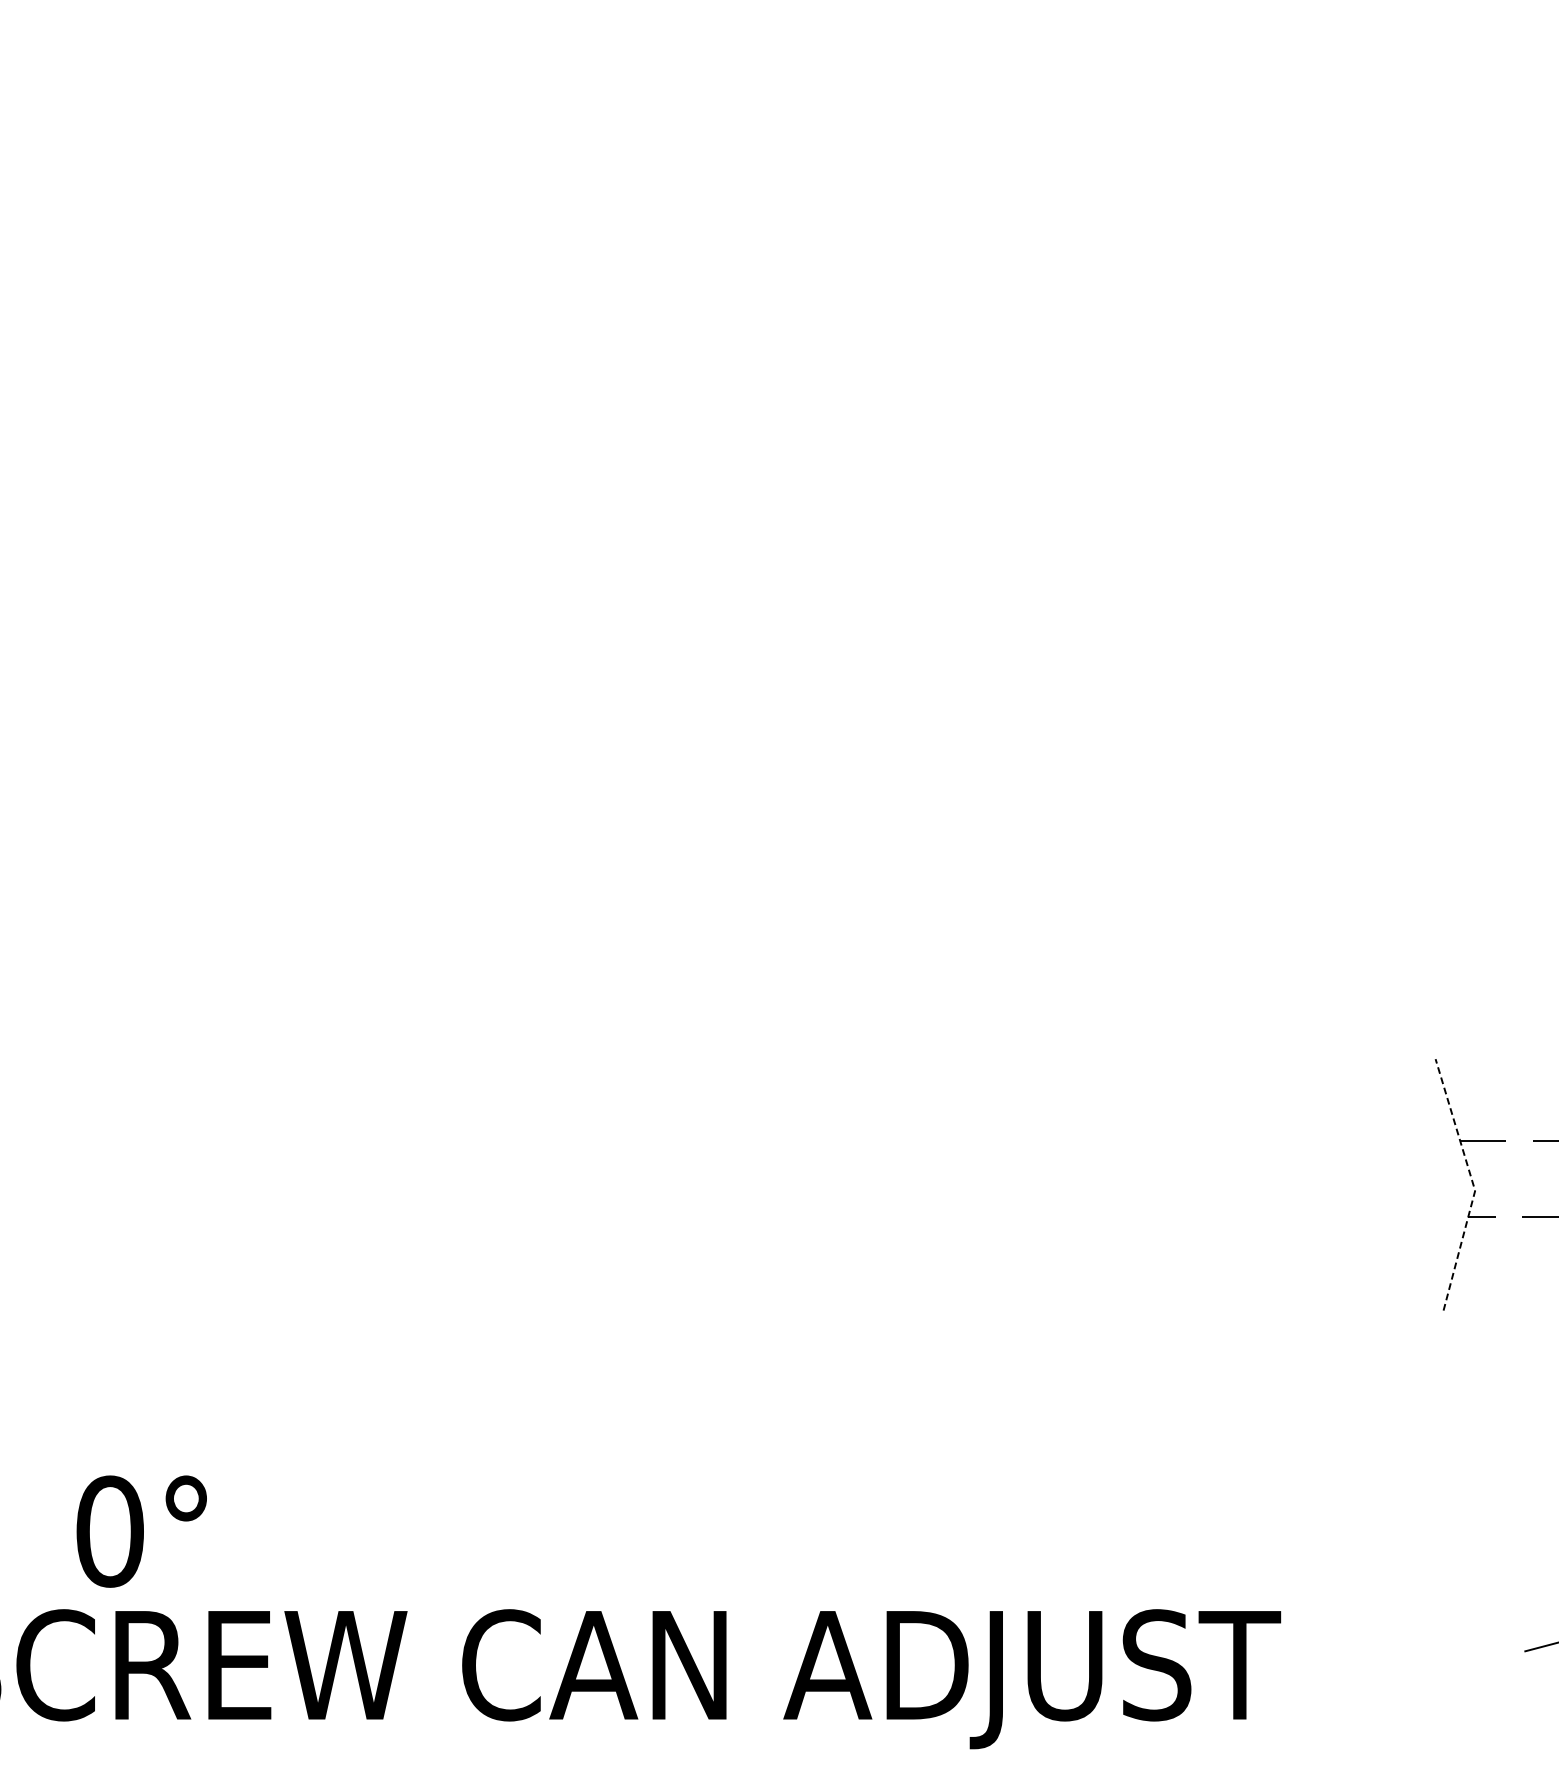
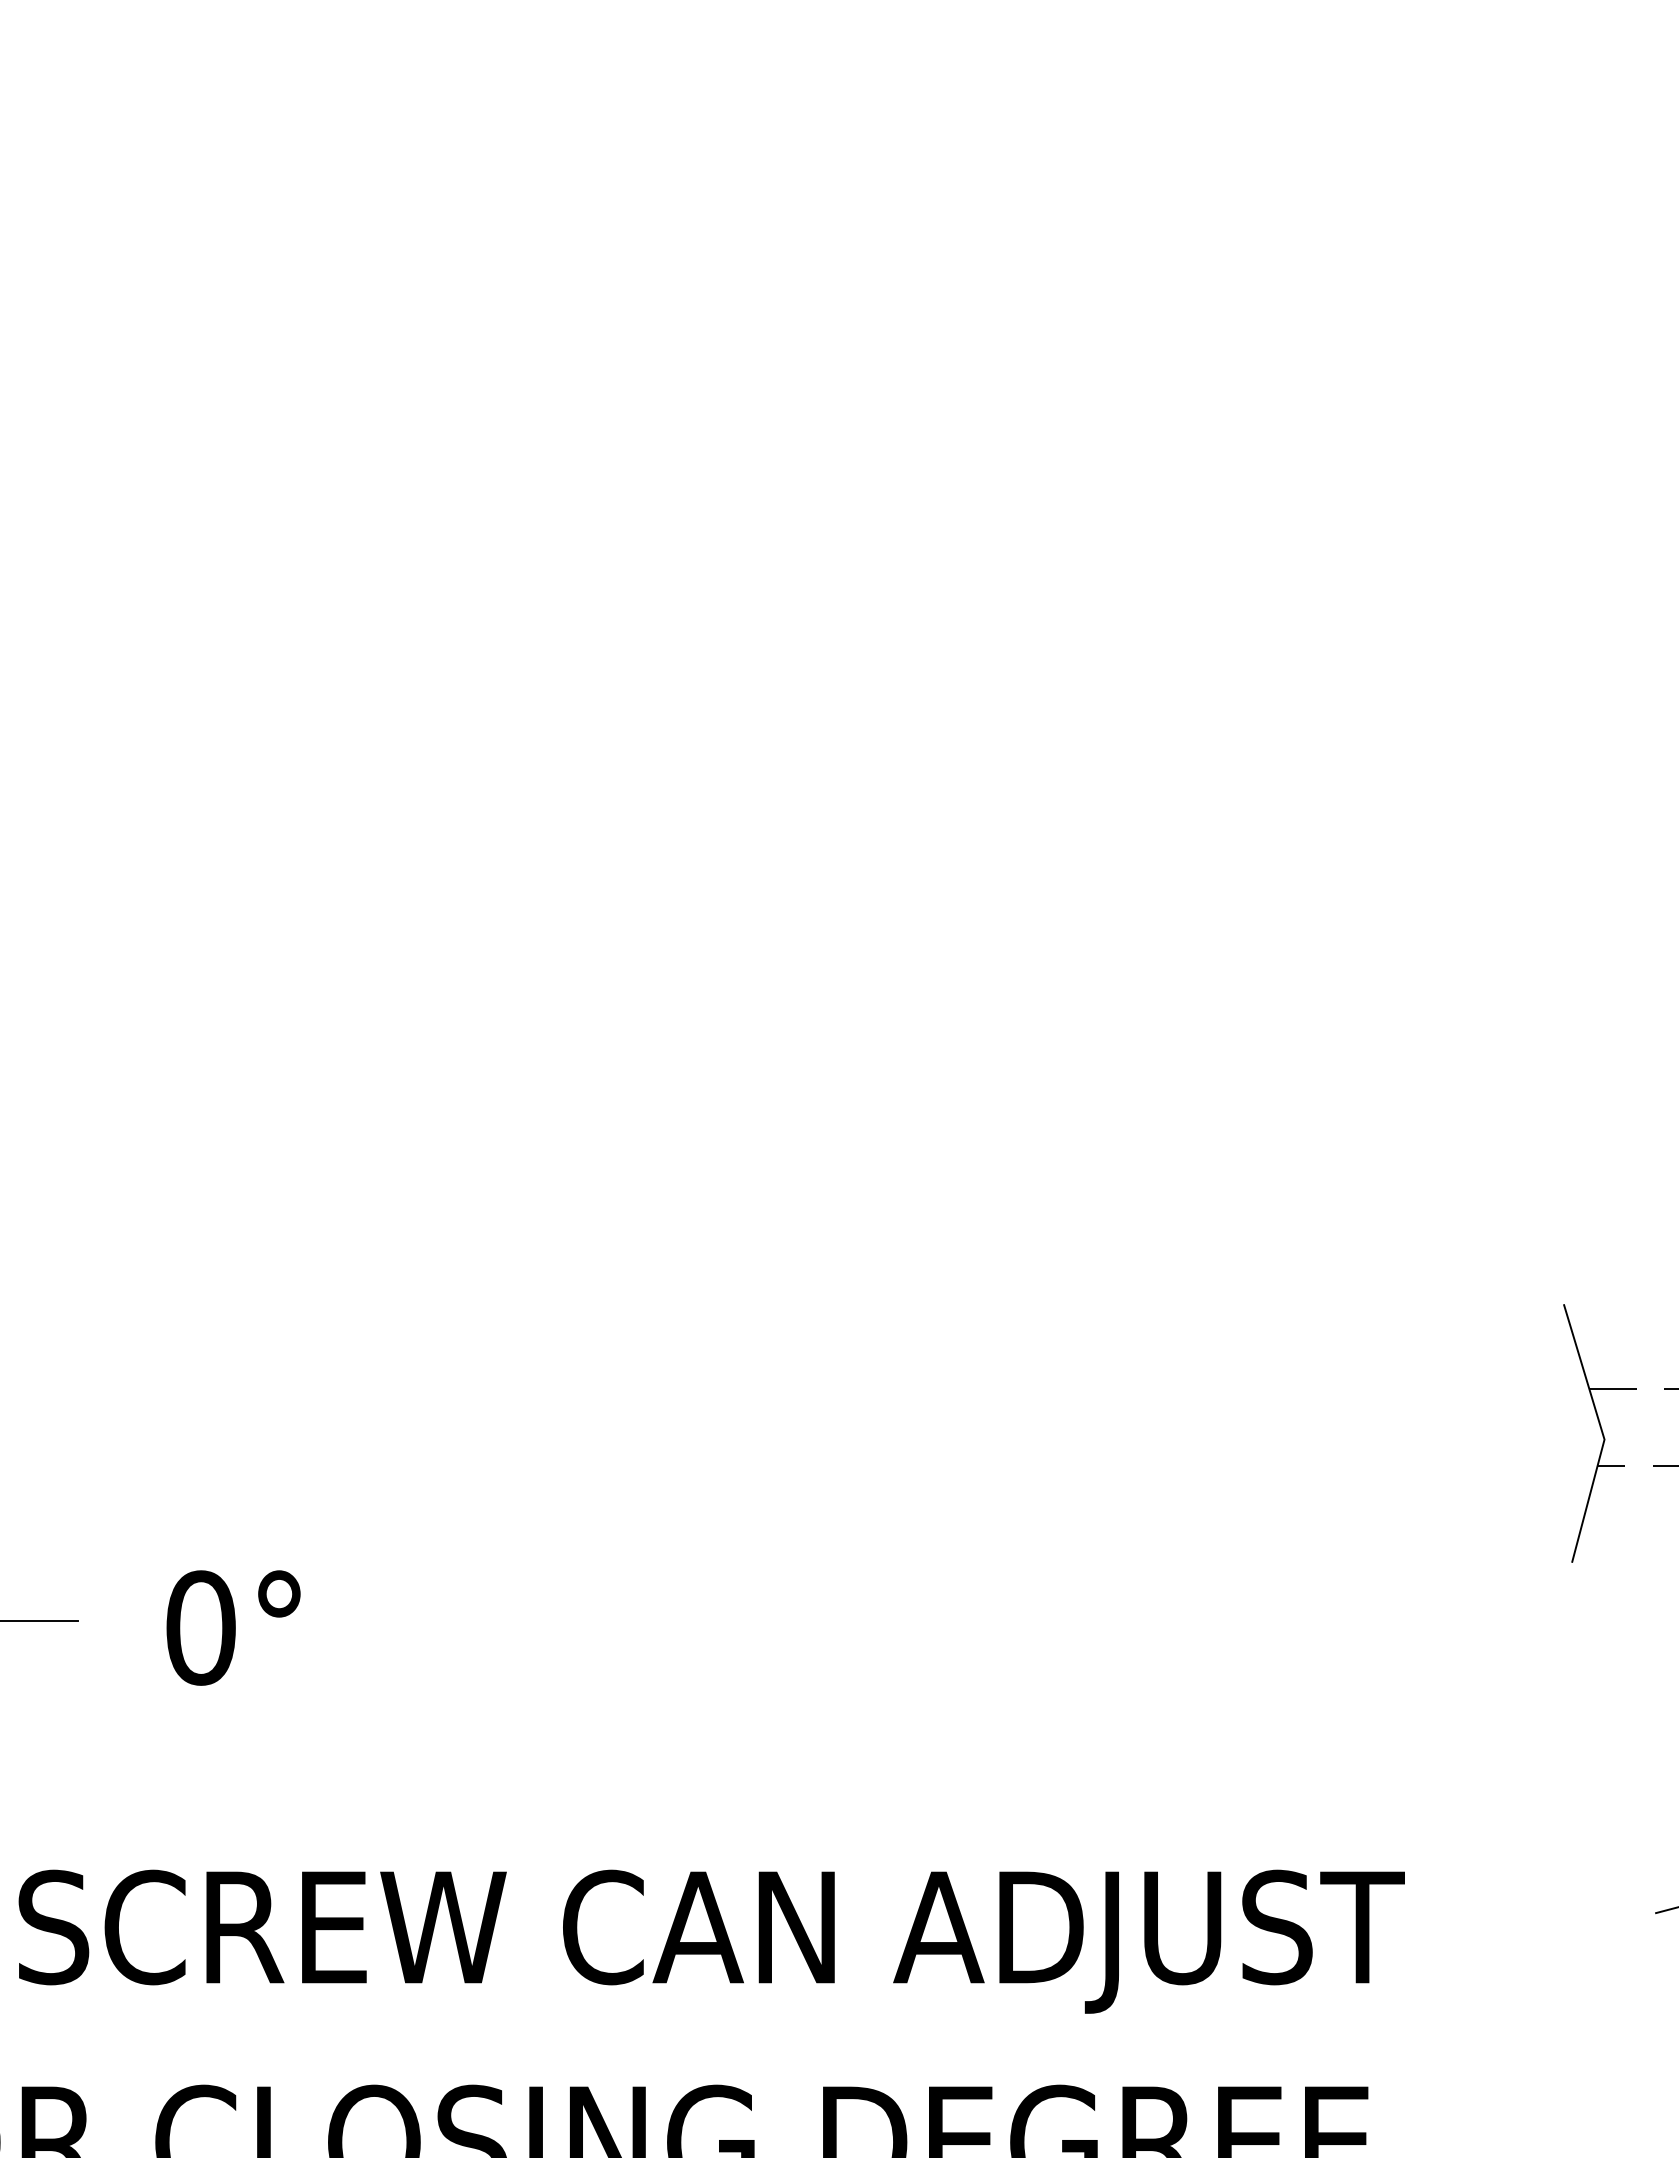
line: (1473, 1183) -> (1602, 1432), dashed -> solid
text: (141, 1531) -> (233, 1627), moved

